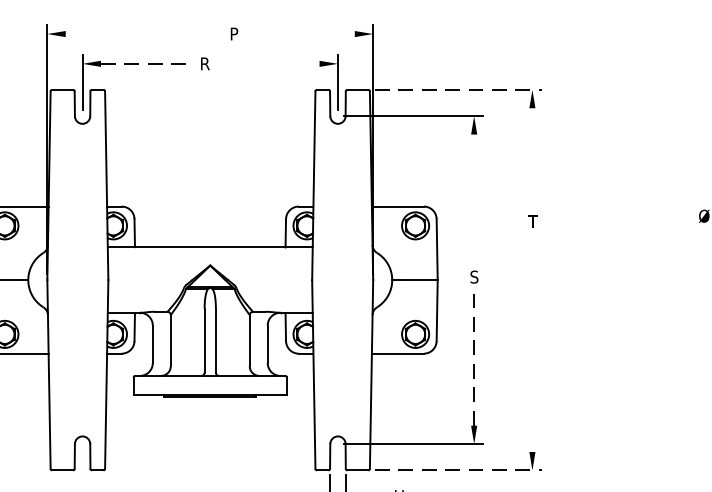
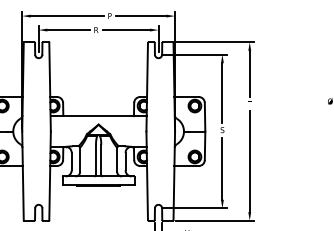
line: (141, 34) -> (66, 16), added
line: (301, 34) -> (141, 16), added
line: (148, 64) -> (69, 30), dashed -> solid
line: (267, 64) -> (125, 30), added
line: (459, 90) -> (215, 42), dashed -> solid
line: (531, 156) -> (249, 73), added
line: (474, 196) -> (222, 92), added
line: (531, 344) -> (249, 161), added
line: (474, 358) -> (222, 168), dashed -> solid
line: (459, 469) -> (215, 220), dashed -> solid

